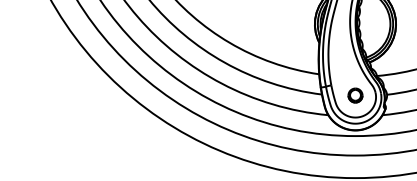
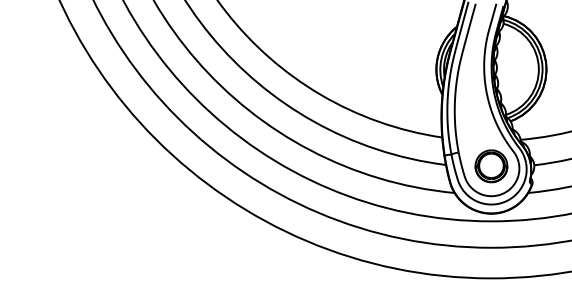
part: (355, 95) -> (491, 166), size x1.67

